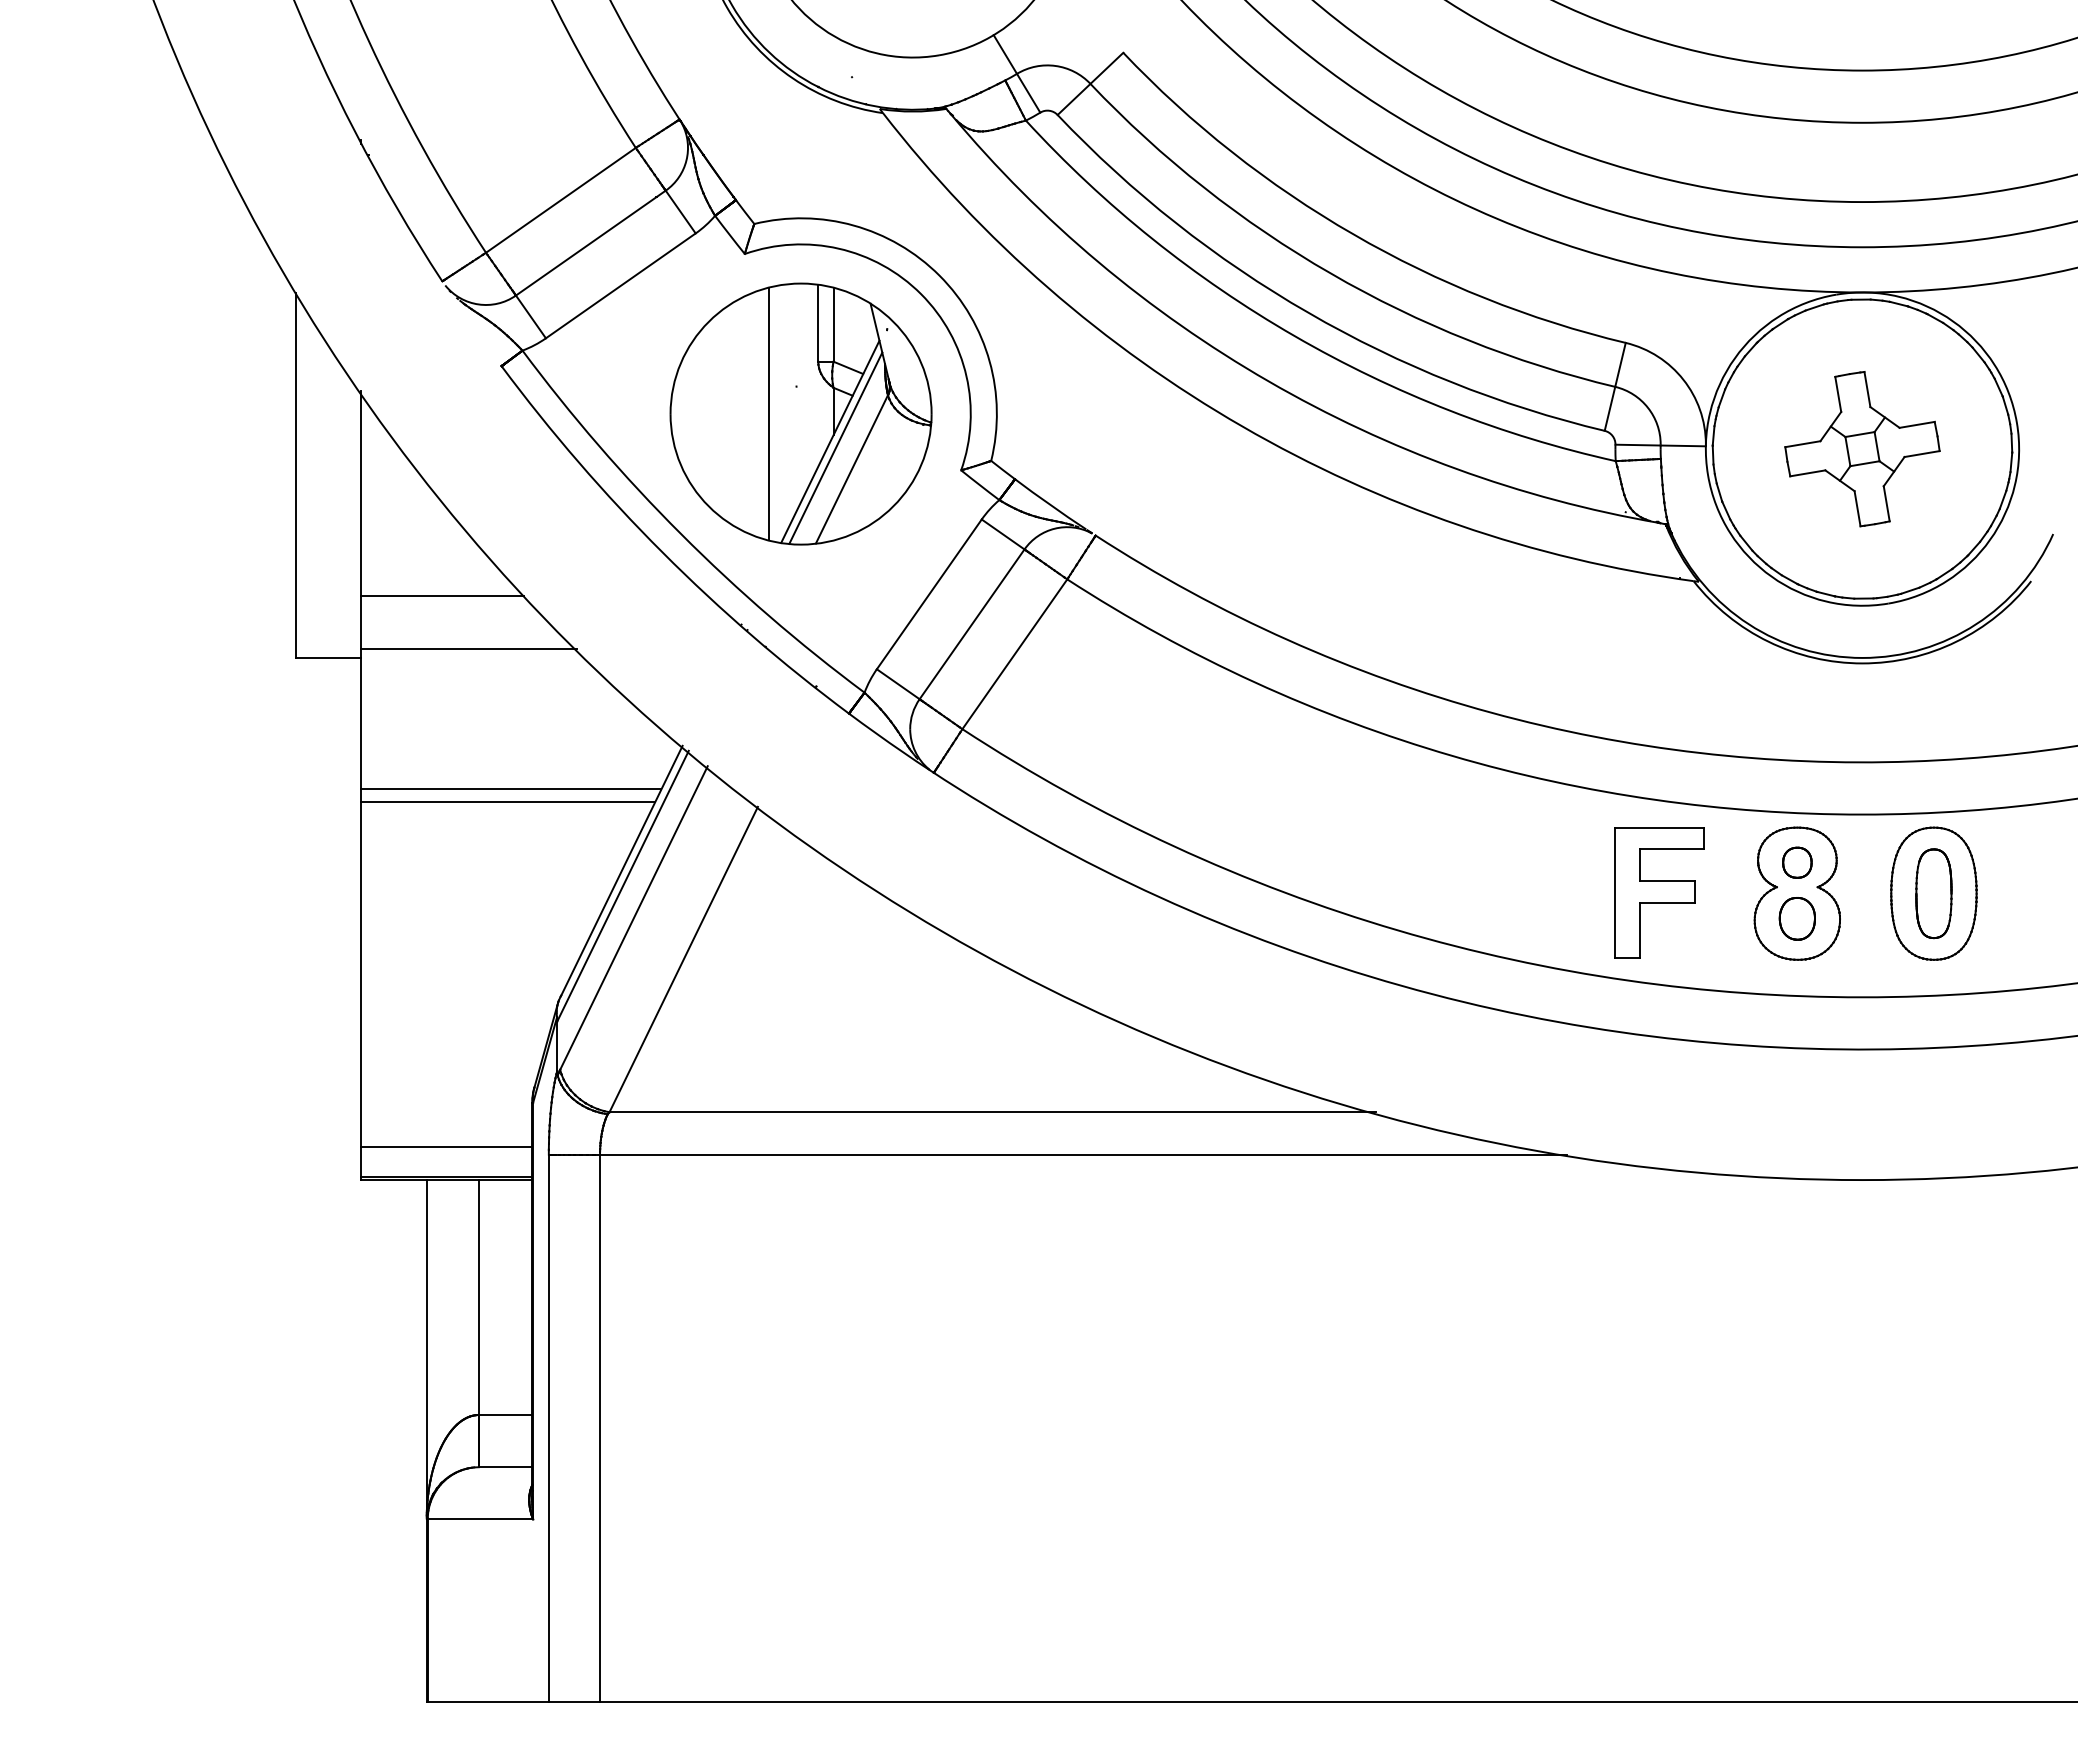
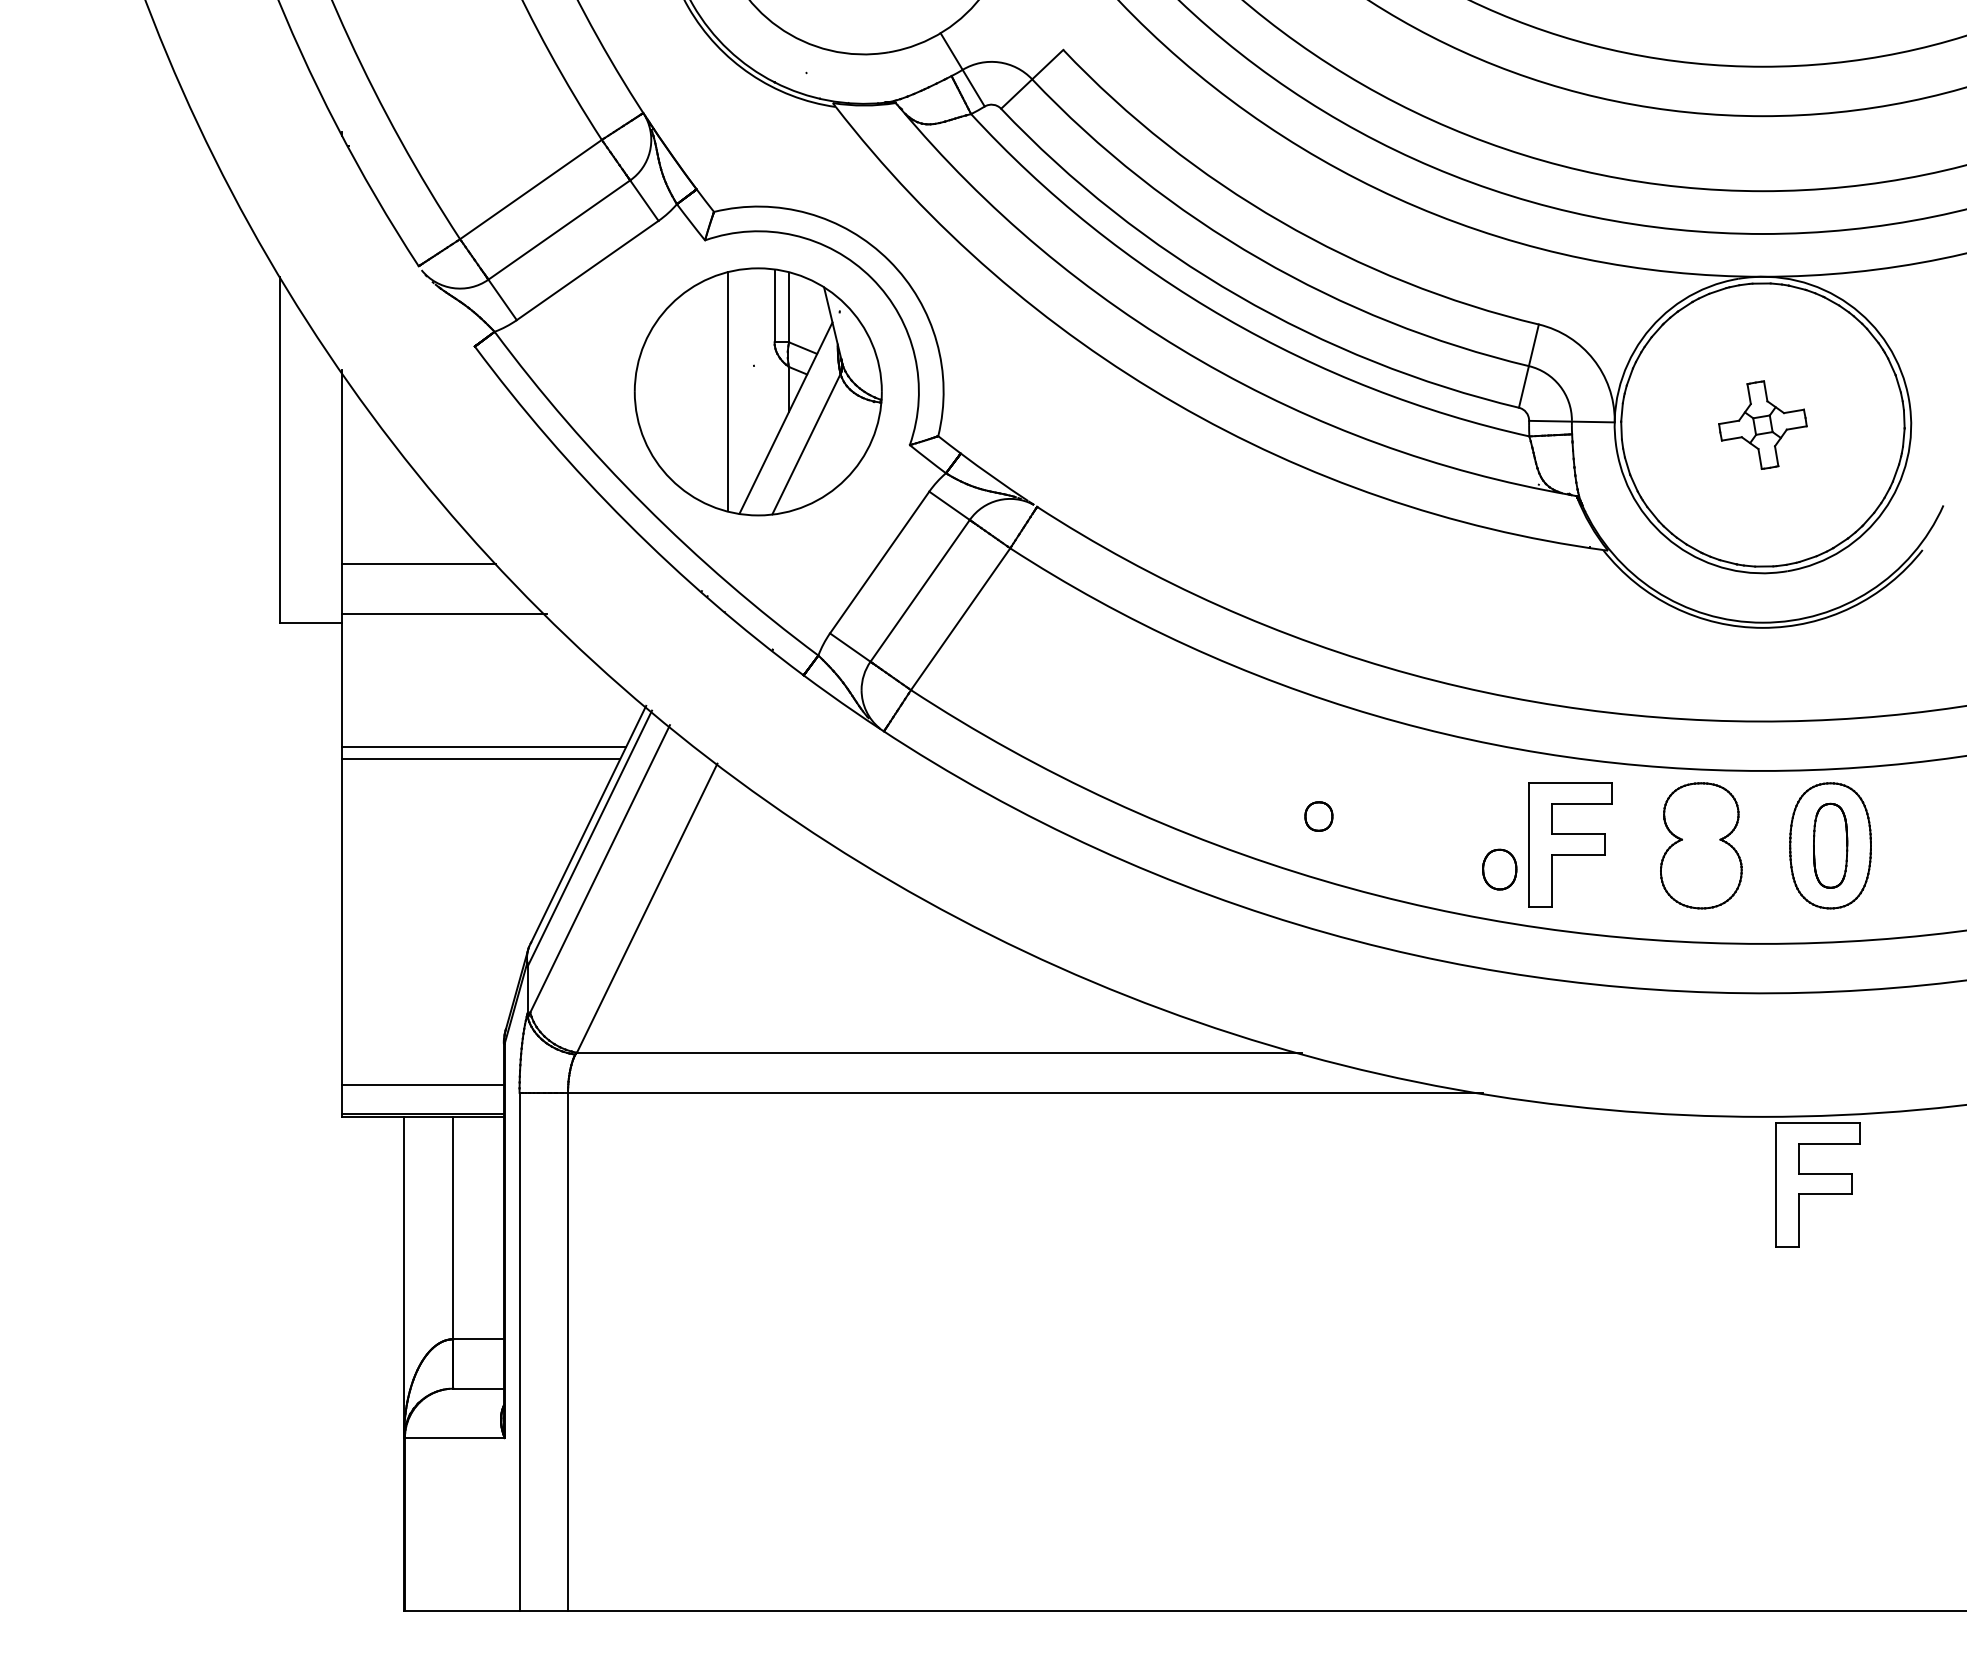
line: (835, 447) -> (790, 423), removed
part: (1862, 449) -> (1762, 425), size x0.6
part: (1797, 862) -> (1319, 816), moved
part: (1796, 918) -> (1498, 869), moved
part: (1920, 1251) -> (1817, 1184), added

